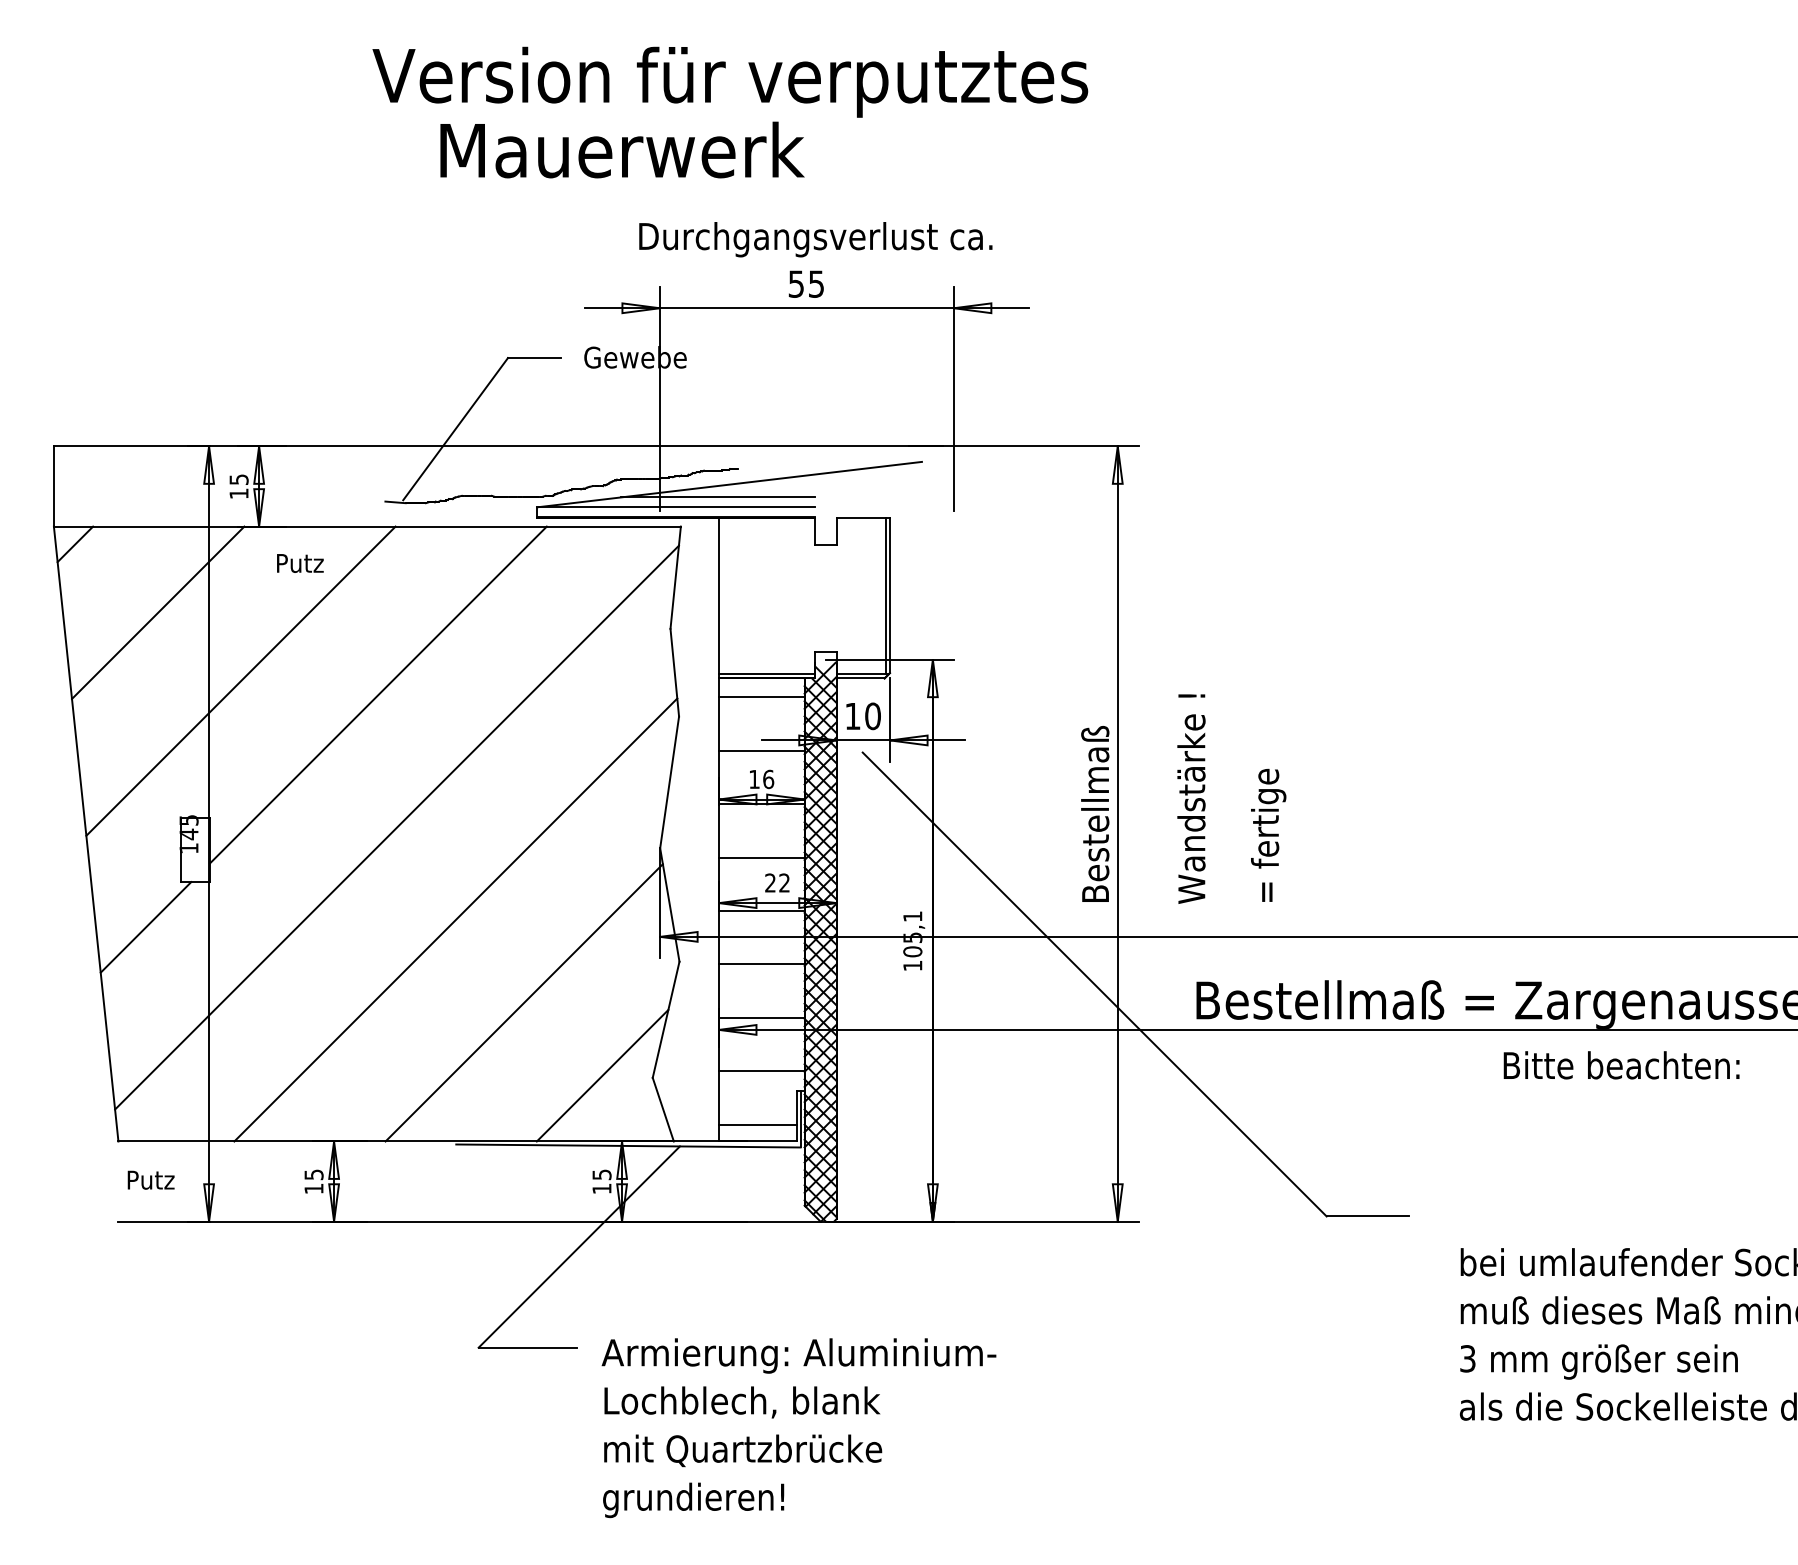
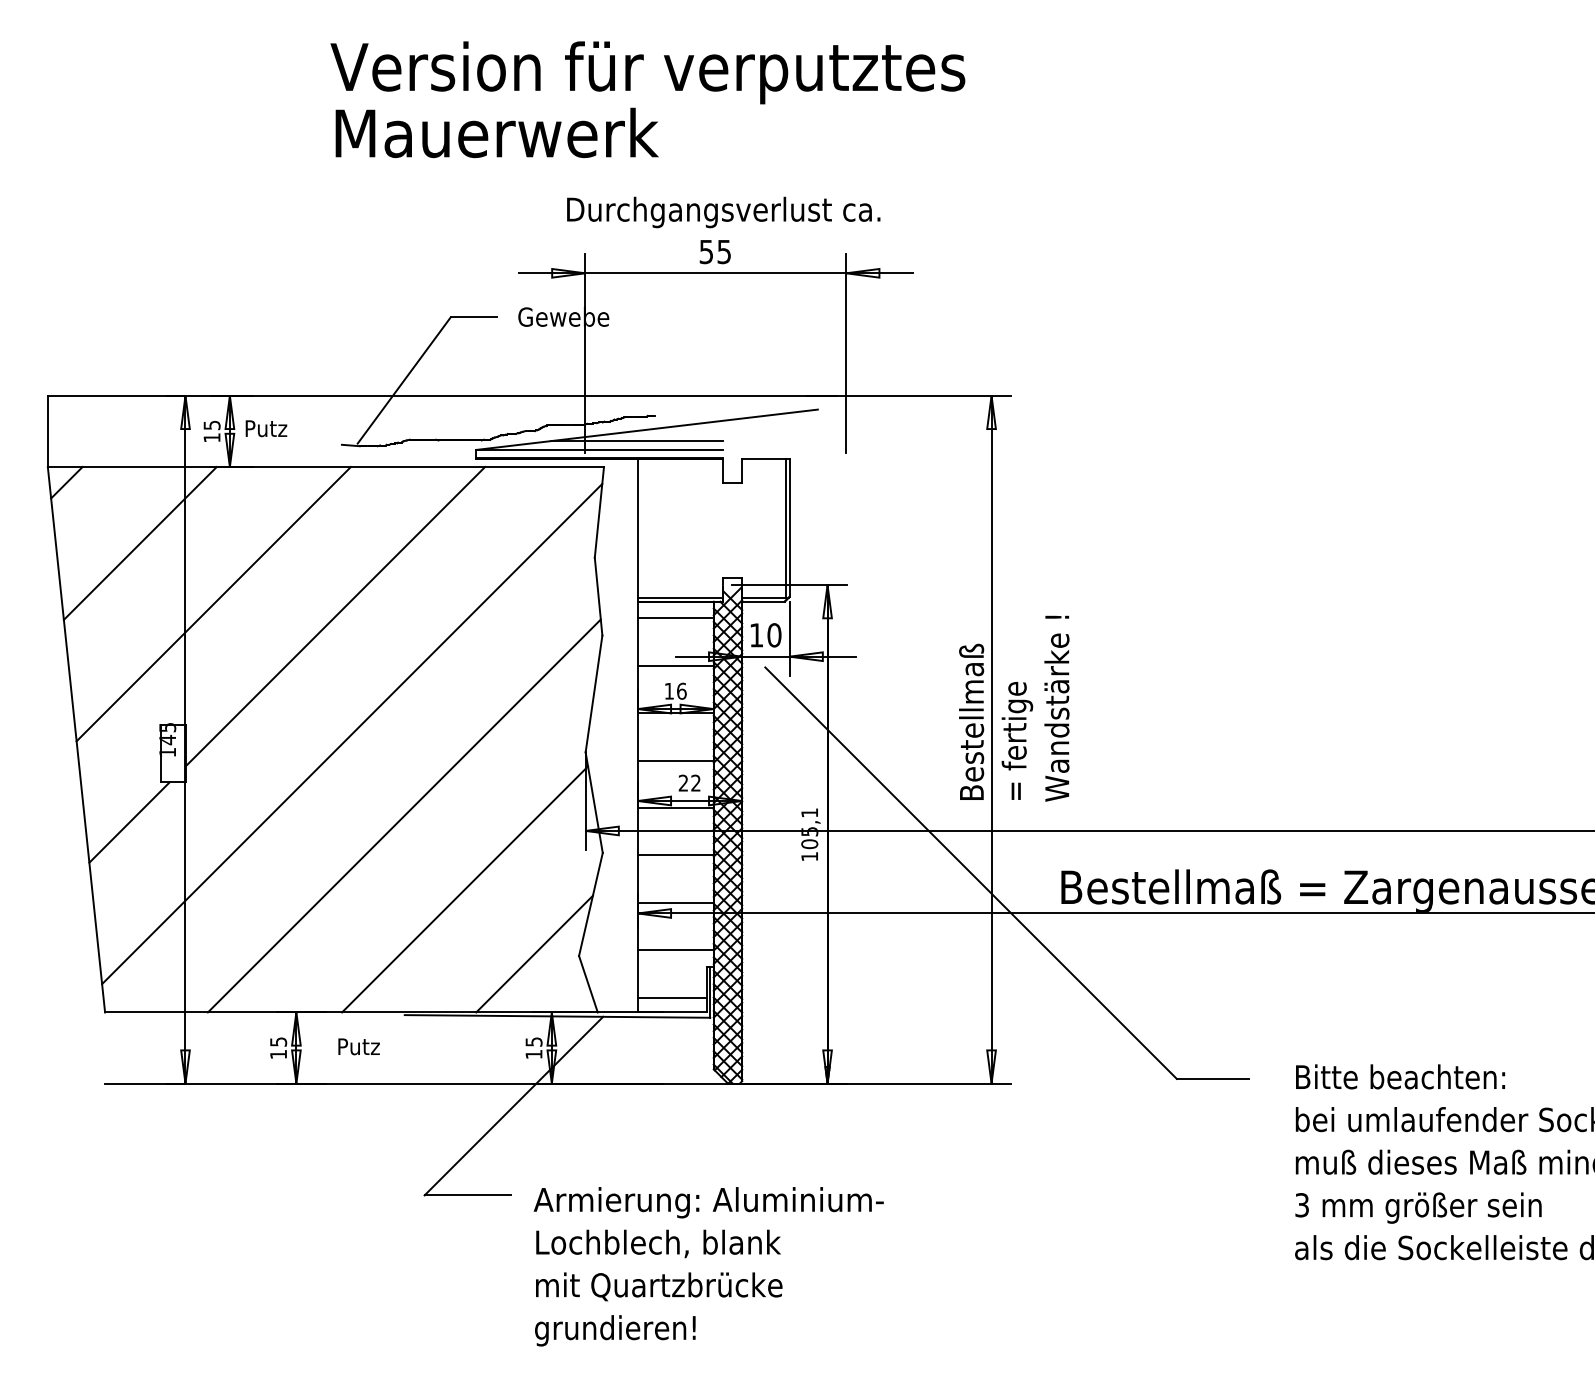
text: (621, 149) -> (496, 132), moved
text: (300, 563) -> (266, 428), moved
text: (1268, 834) -> (1017, 740), moved
text: (1621, 1064) -> (1400, 1076), moved
text: (150, 1179) -> (358, 1046), moved

